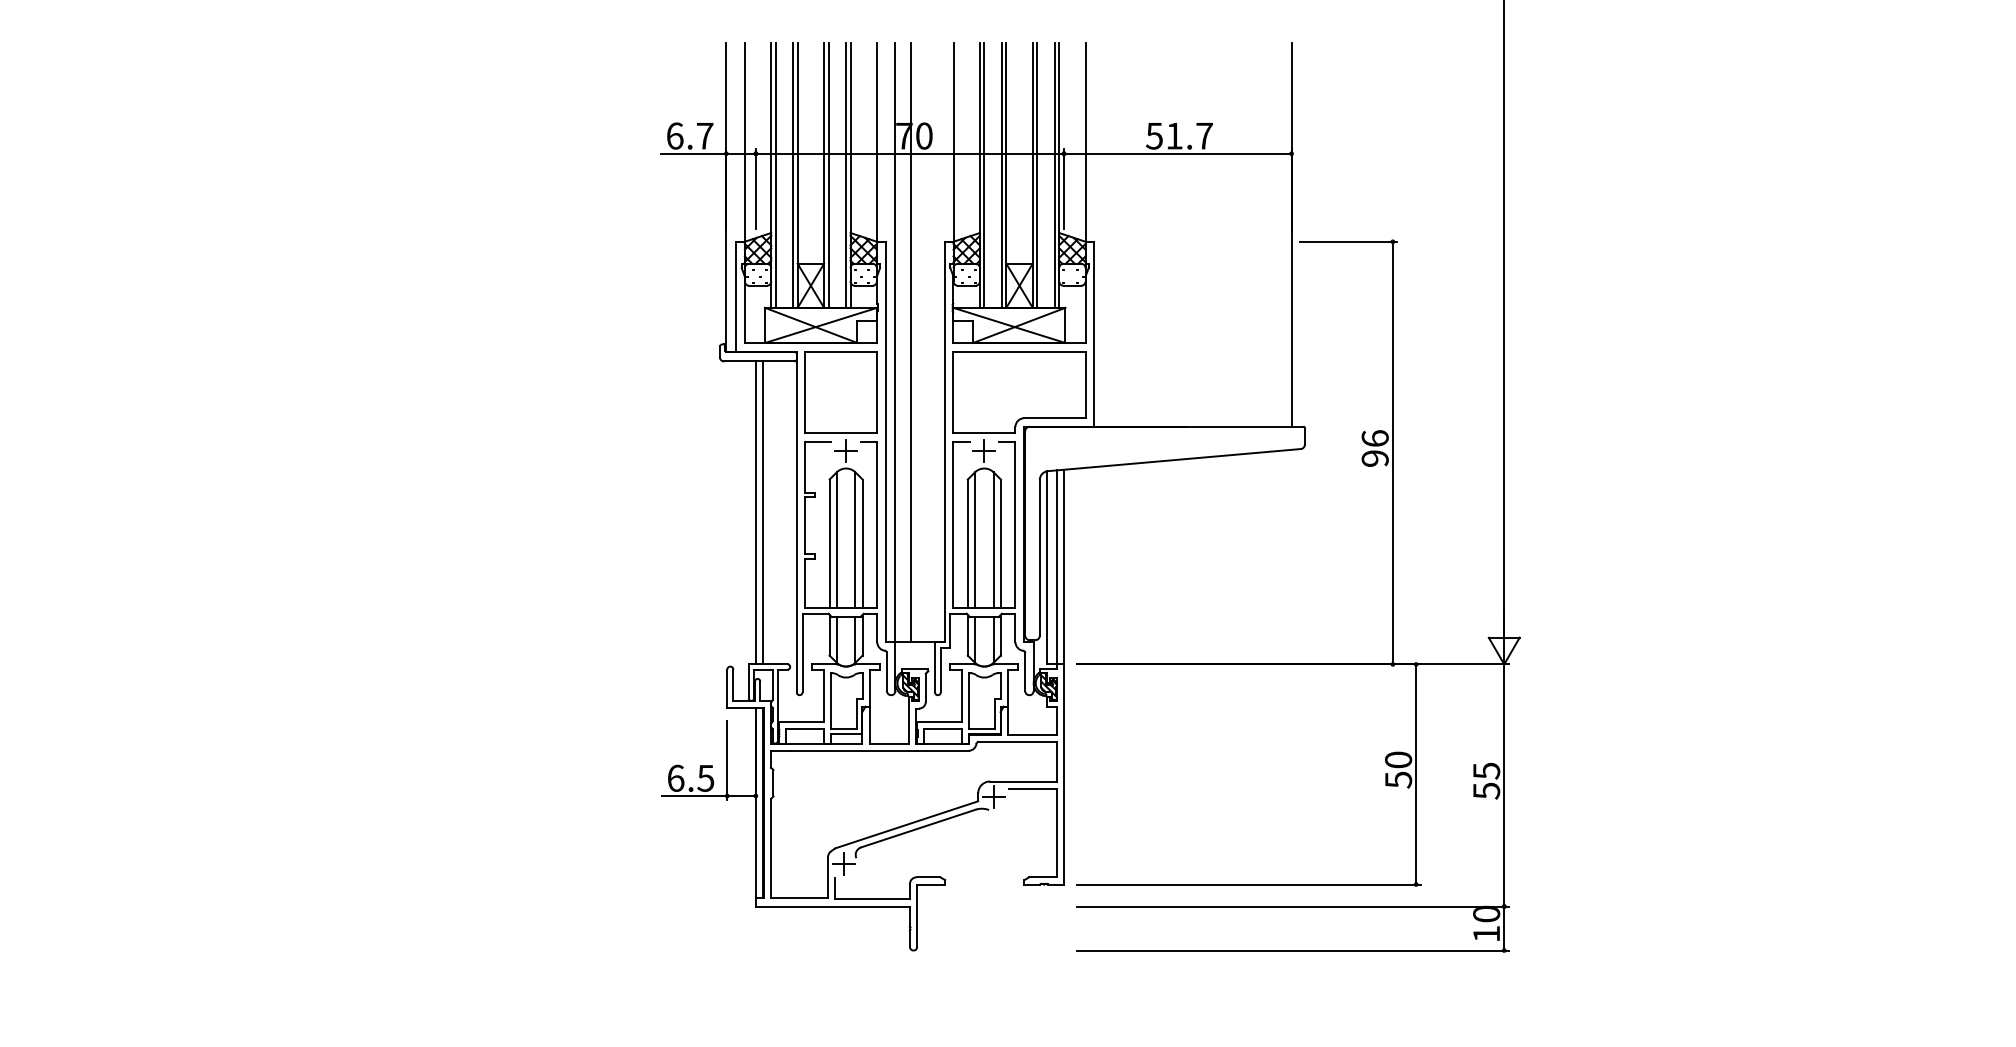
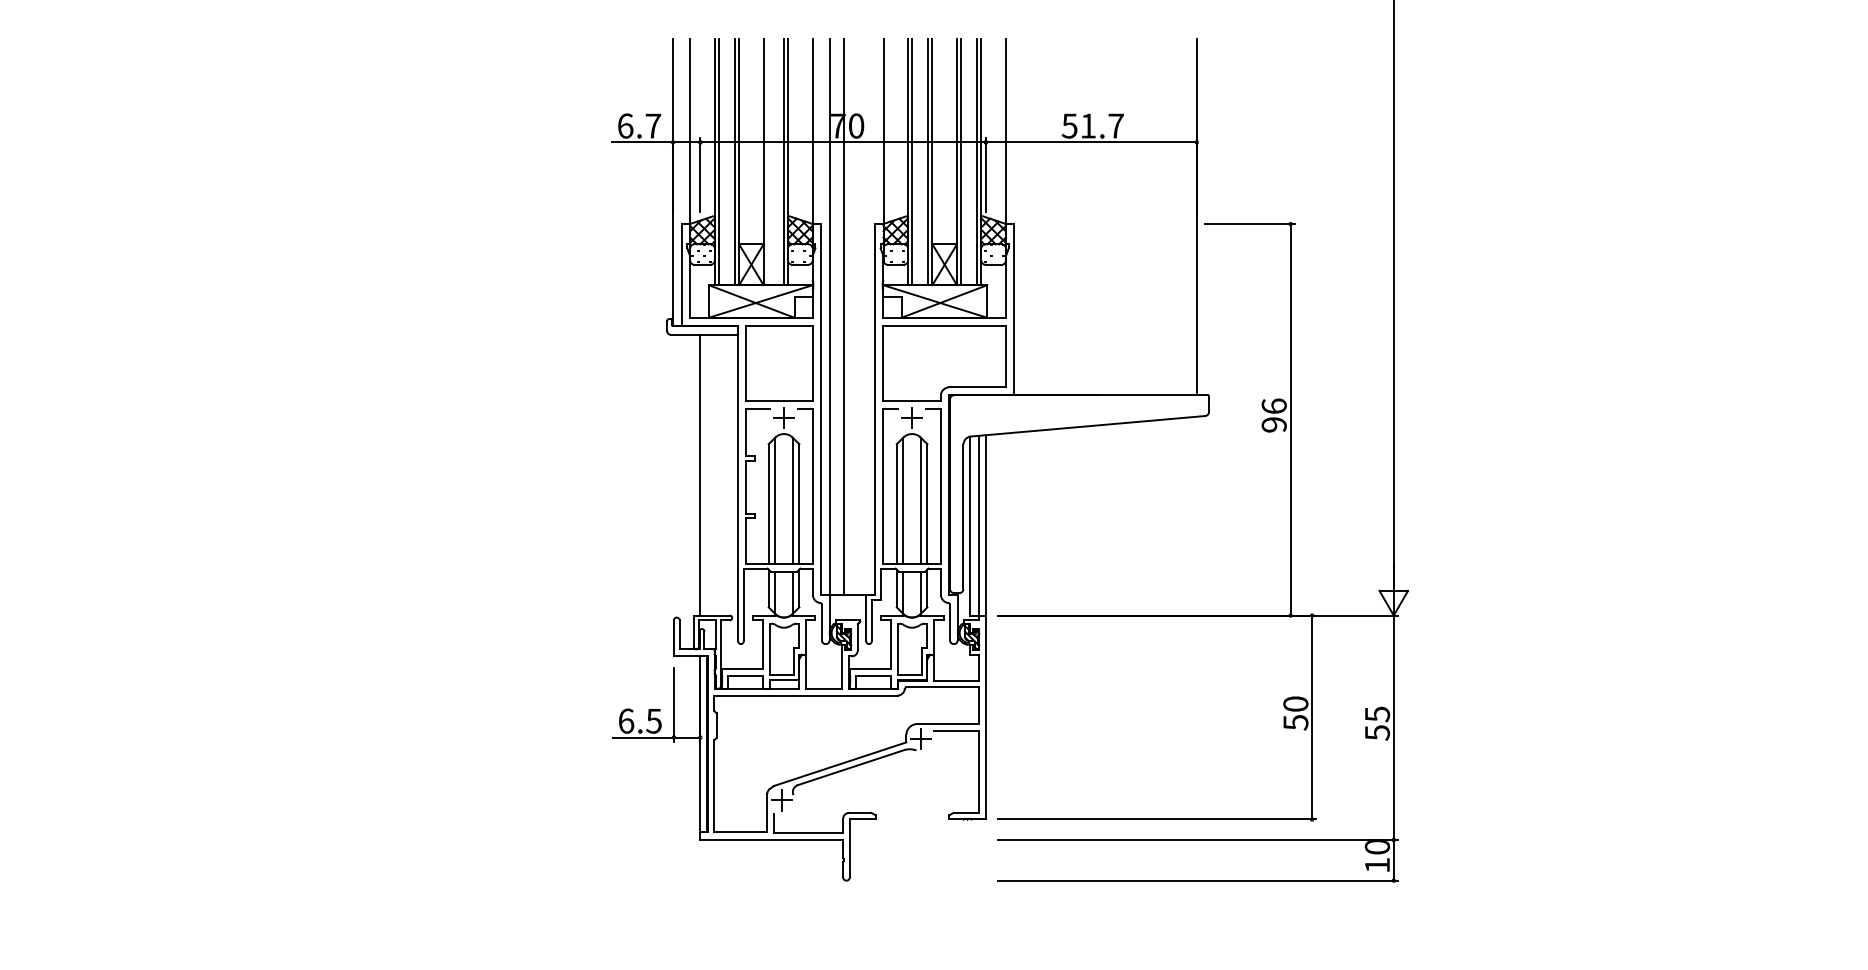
line: (828, 175) -> (767, 162), removed
line: (763, 512) -> (707, 474), removed

